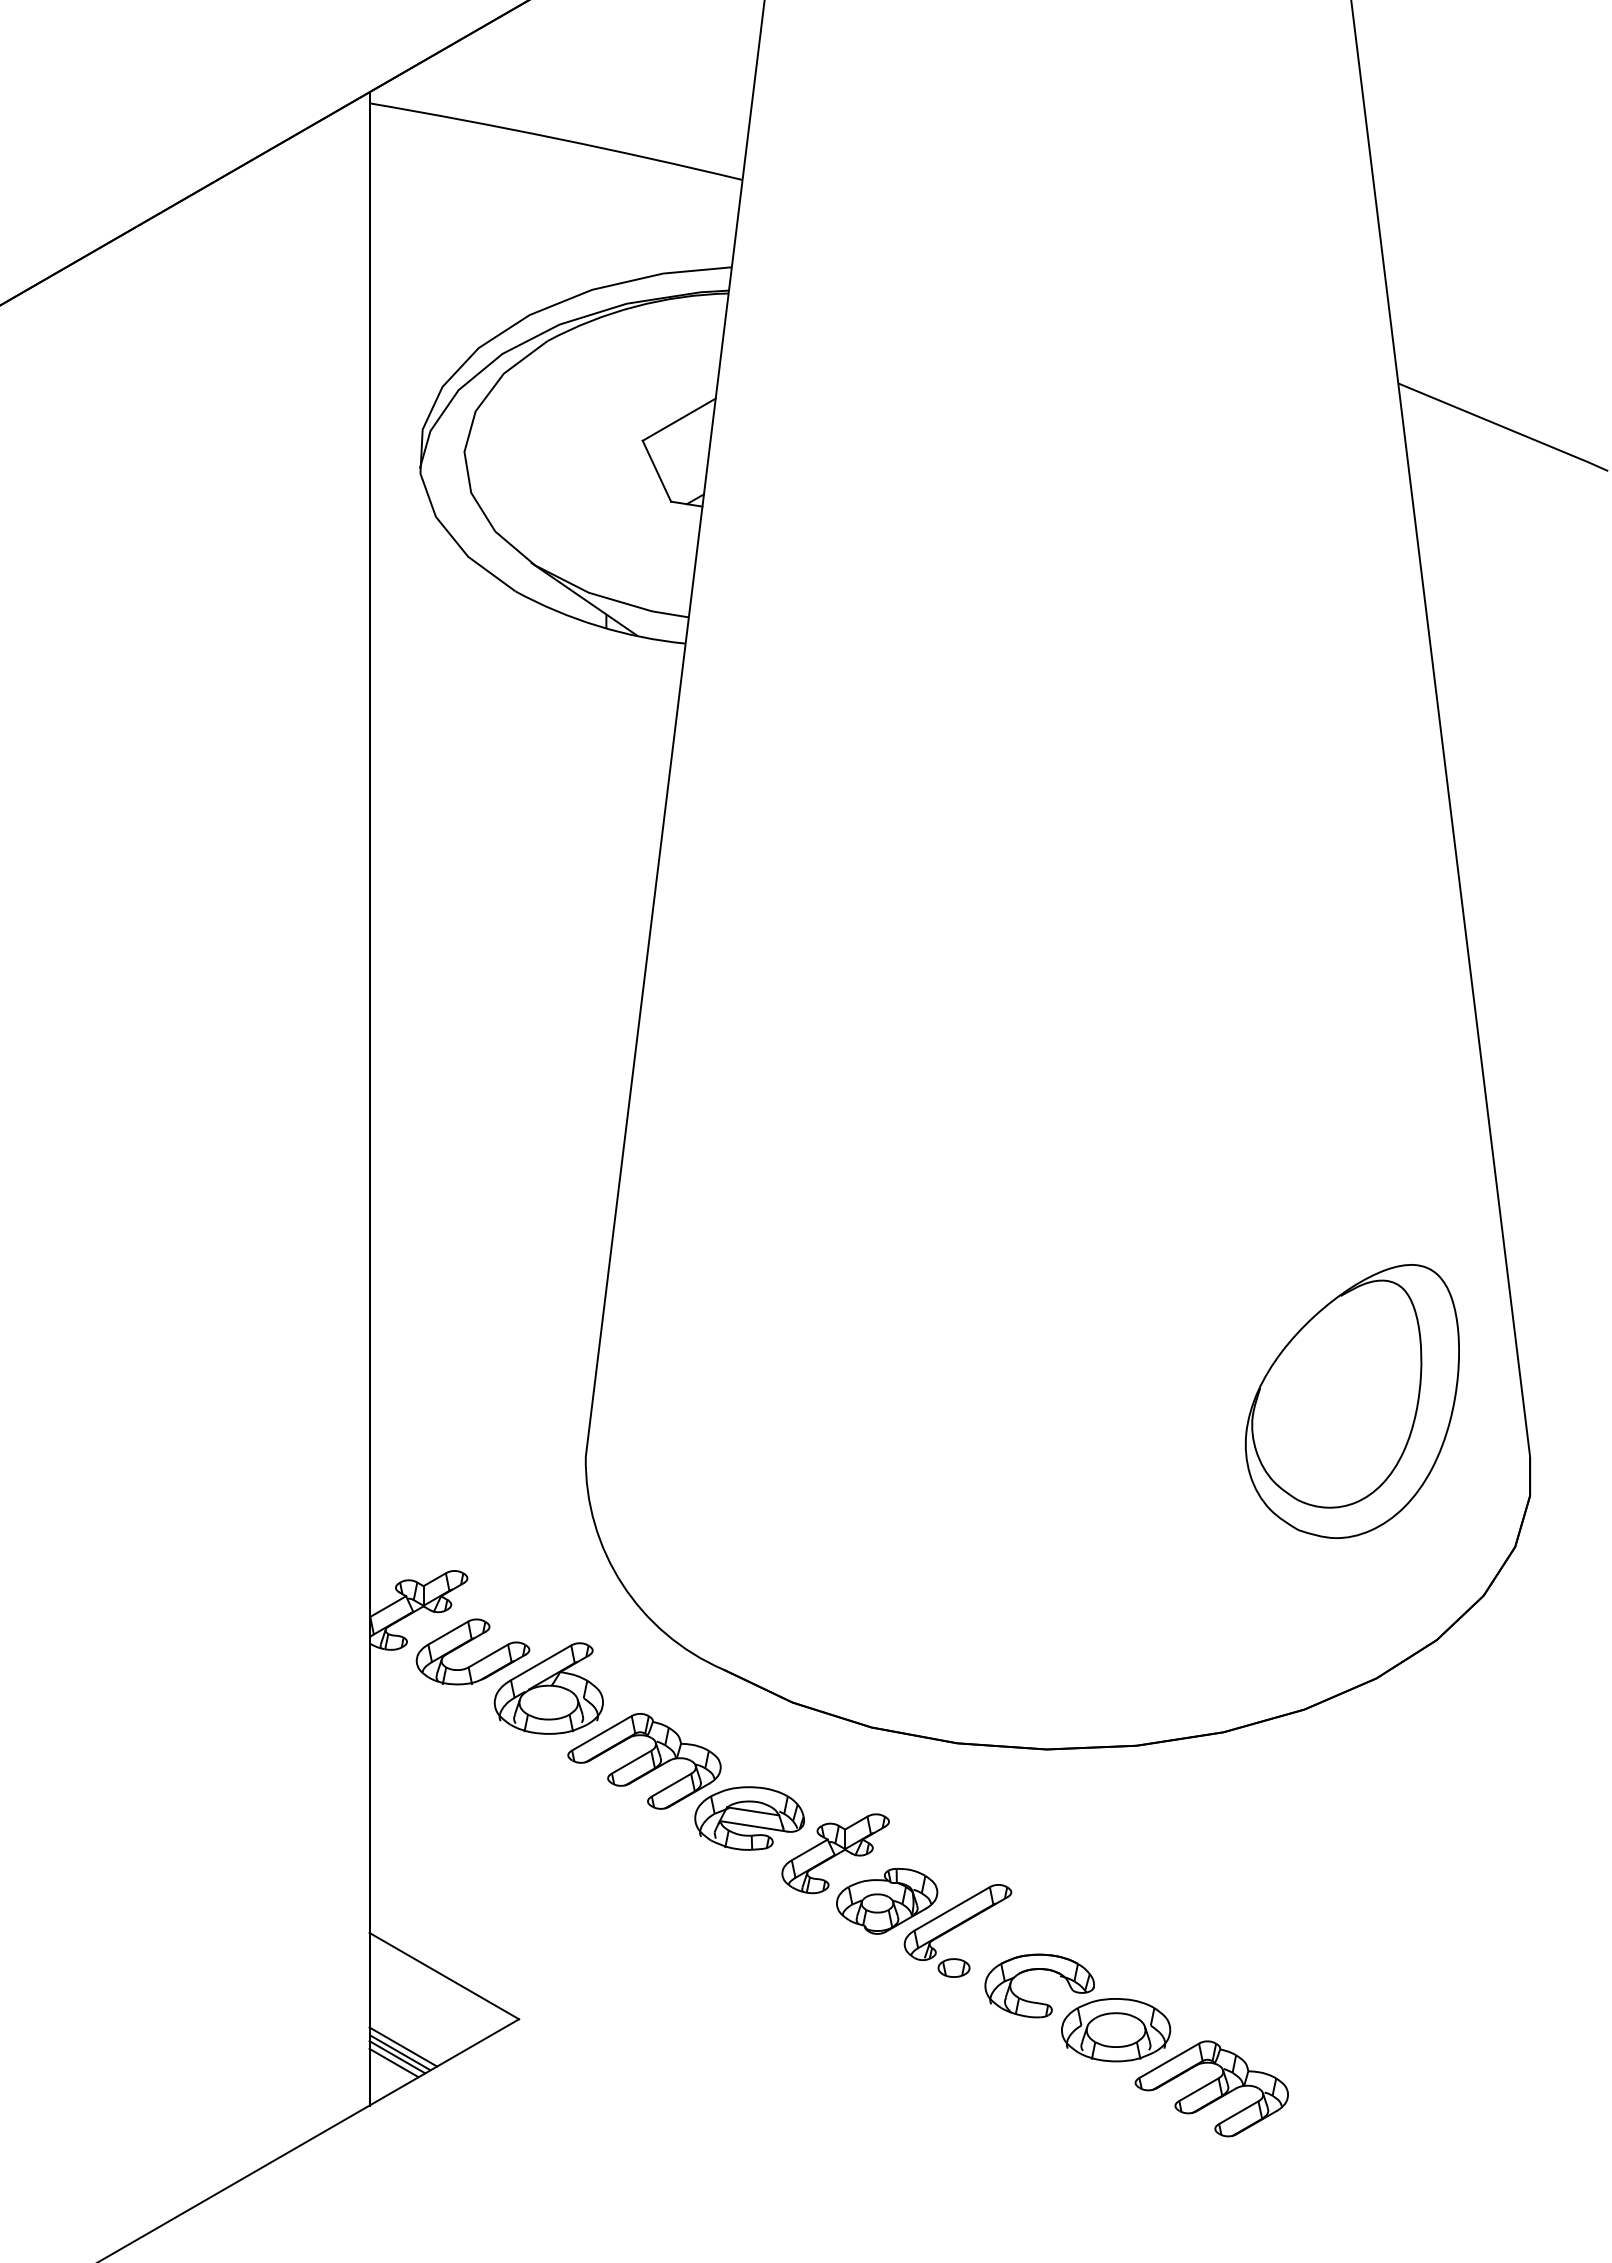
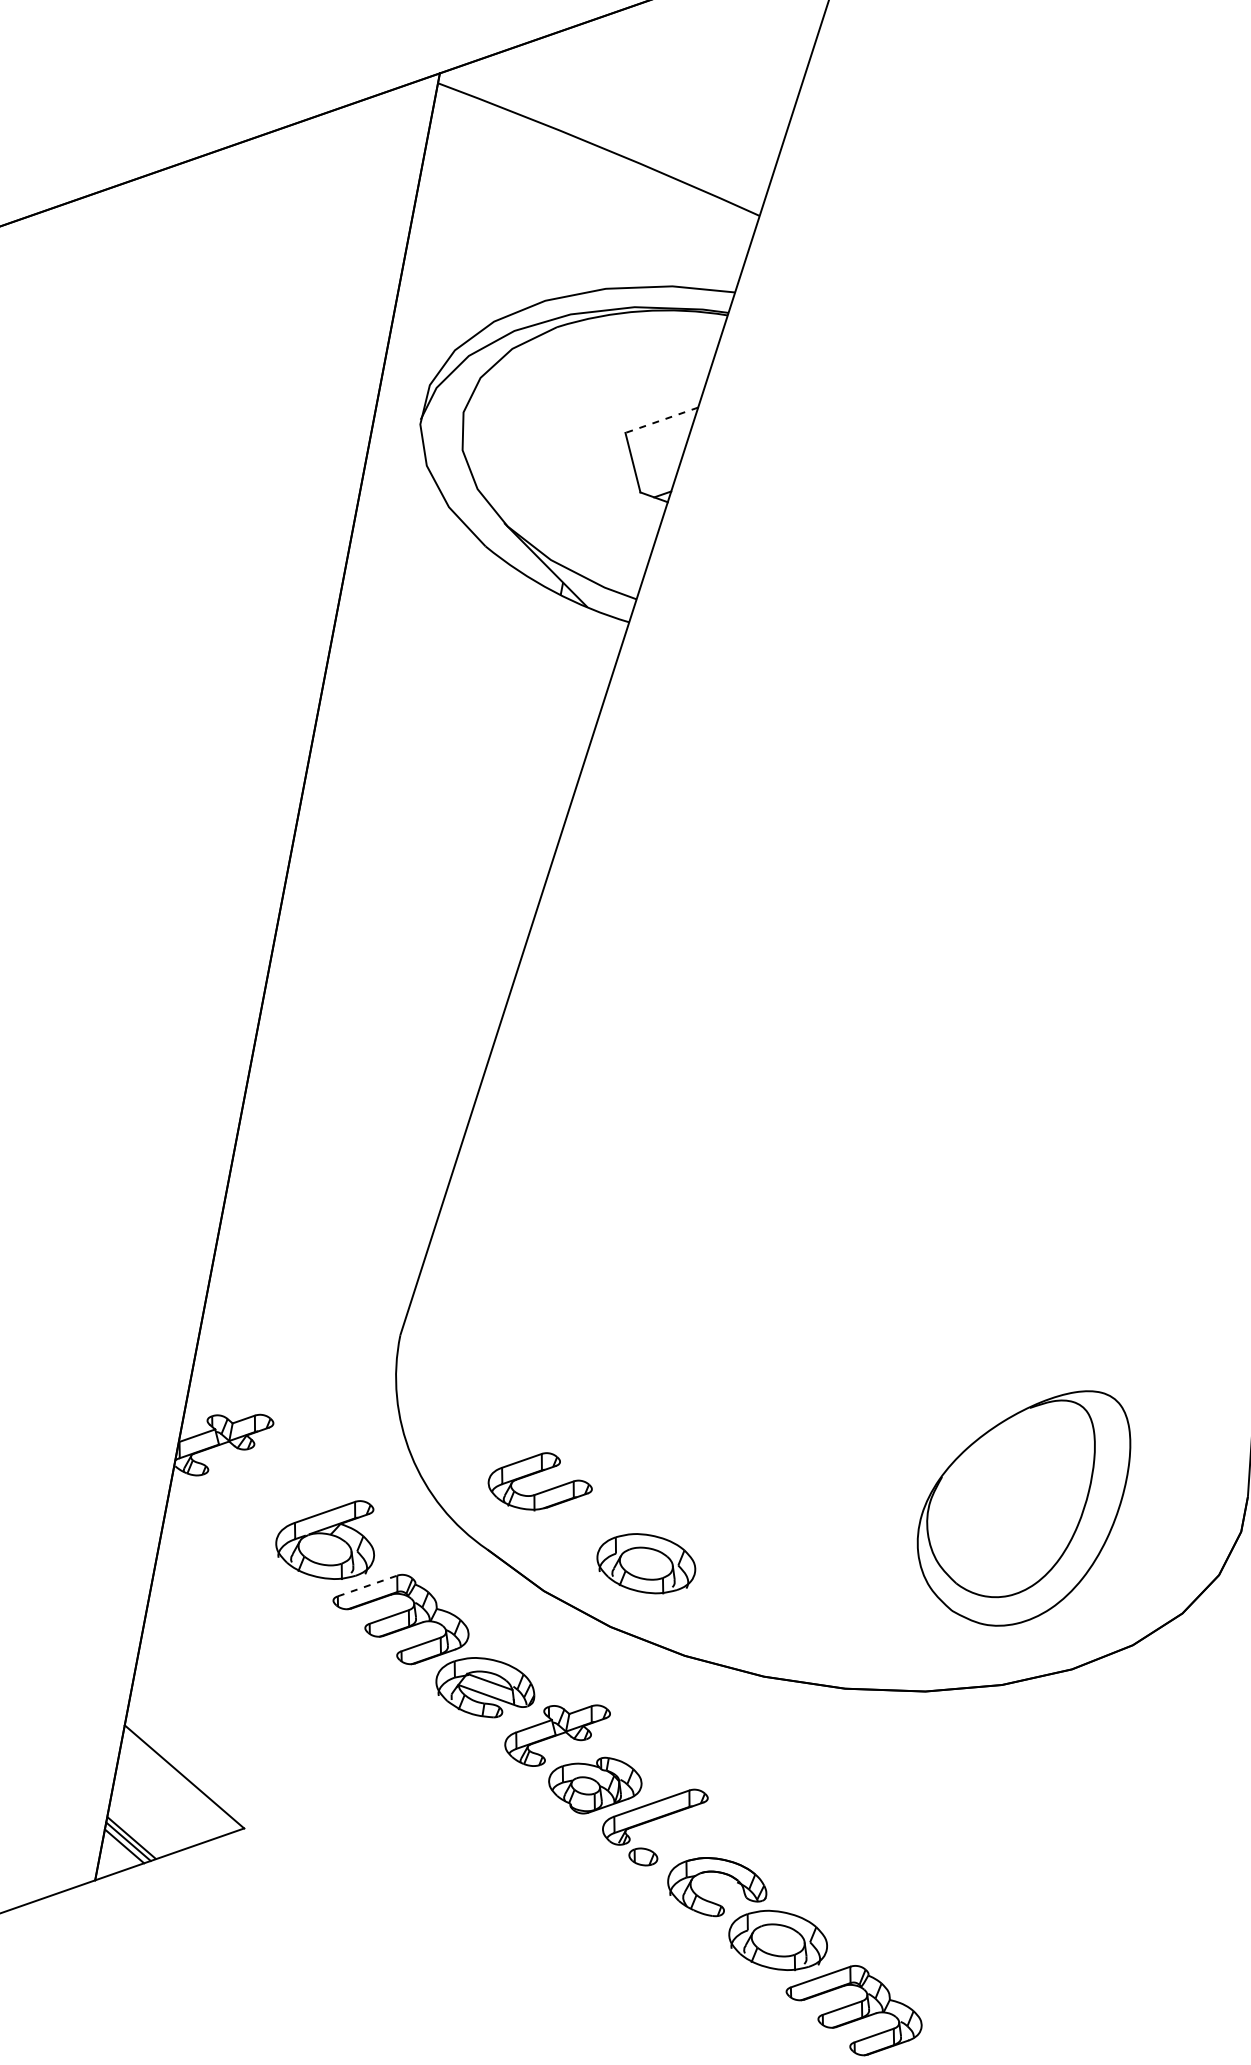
line: (678, 419) -> (661, 419), solid -> dashed
part: (1351, 1401) -> (1021, 1504), moved
part: (467, 1643) -> (537, 1473), moved
part: (897, 1652) -> (646, 1564), added
line: (602, 1733) -> (368, 1586), solid -> dashed
line: (403, 2046) -> (135, 1833), removed

